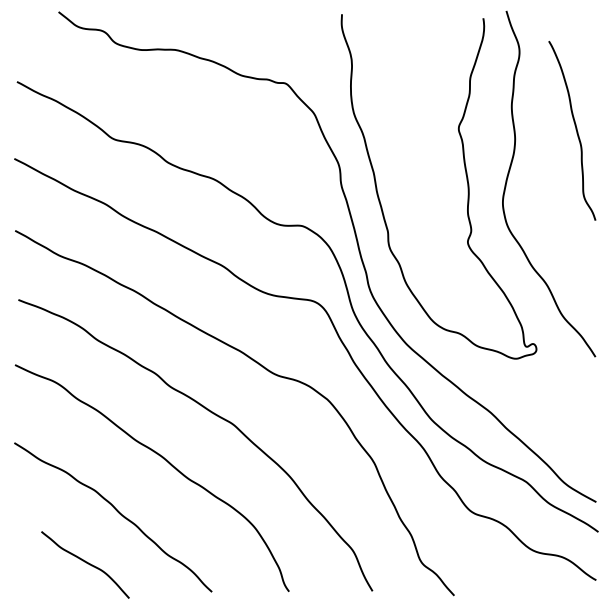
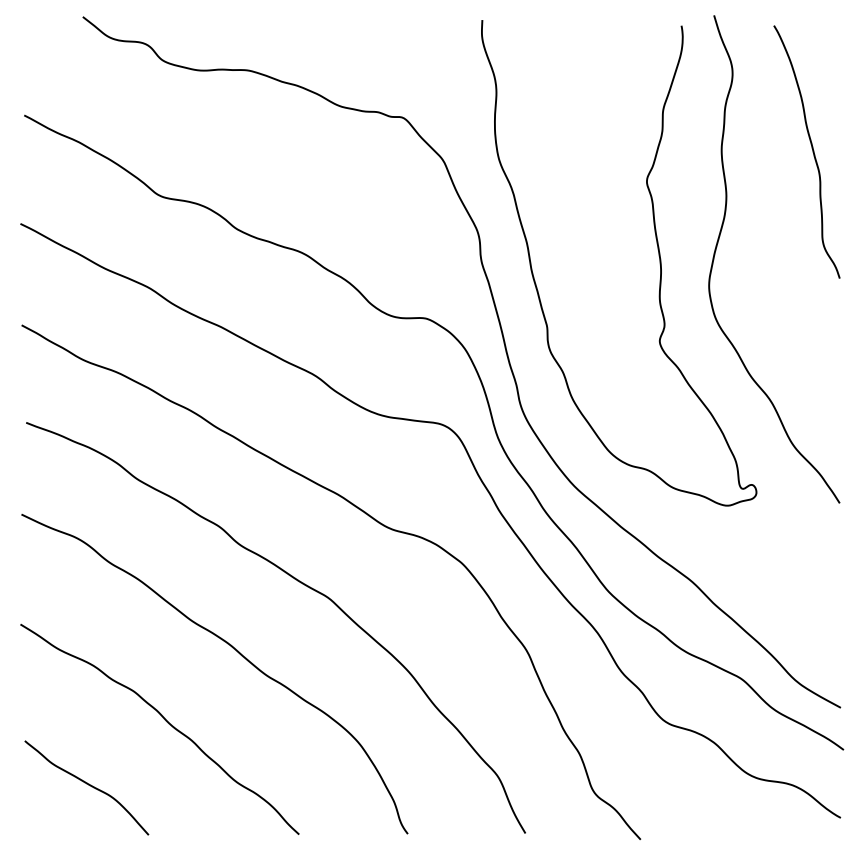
curve: (575, 129) -> (811, 150), moved
curve: (86, 563) -> (88, 785), moved

